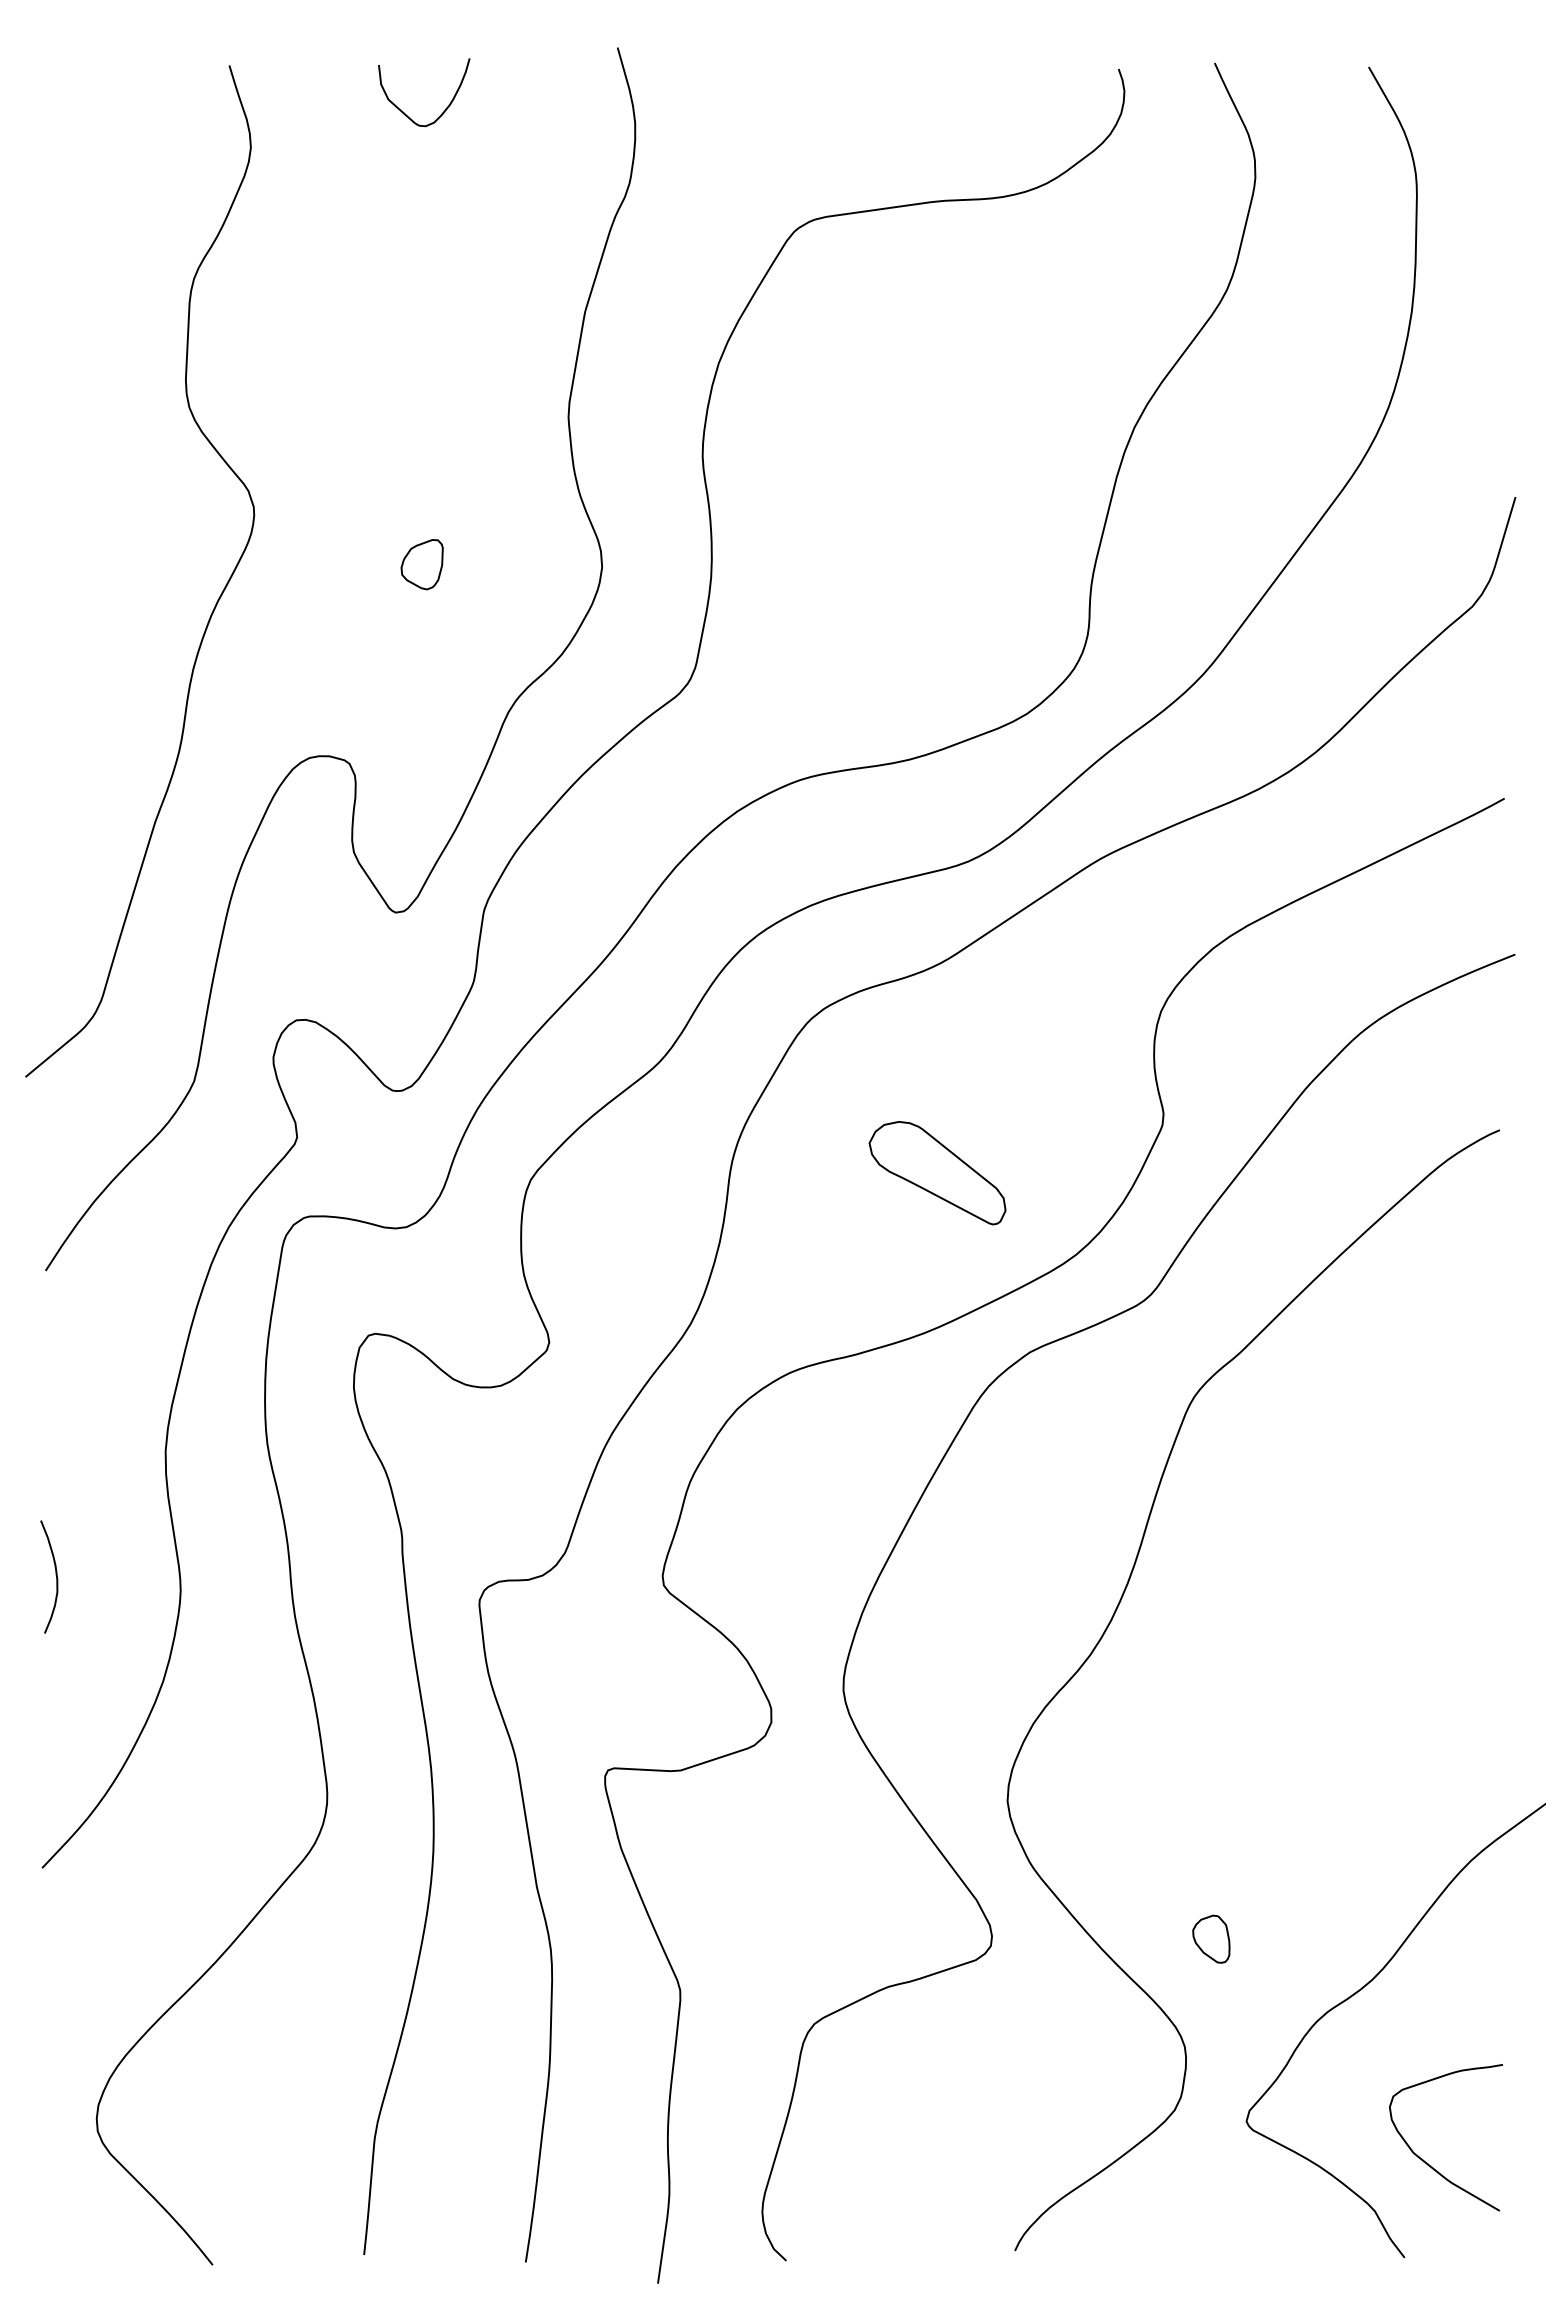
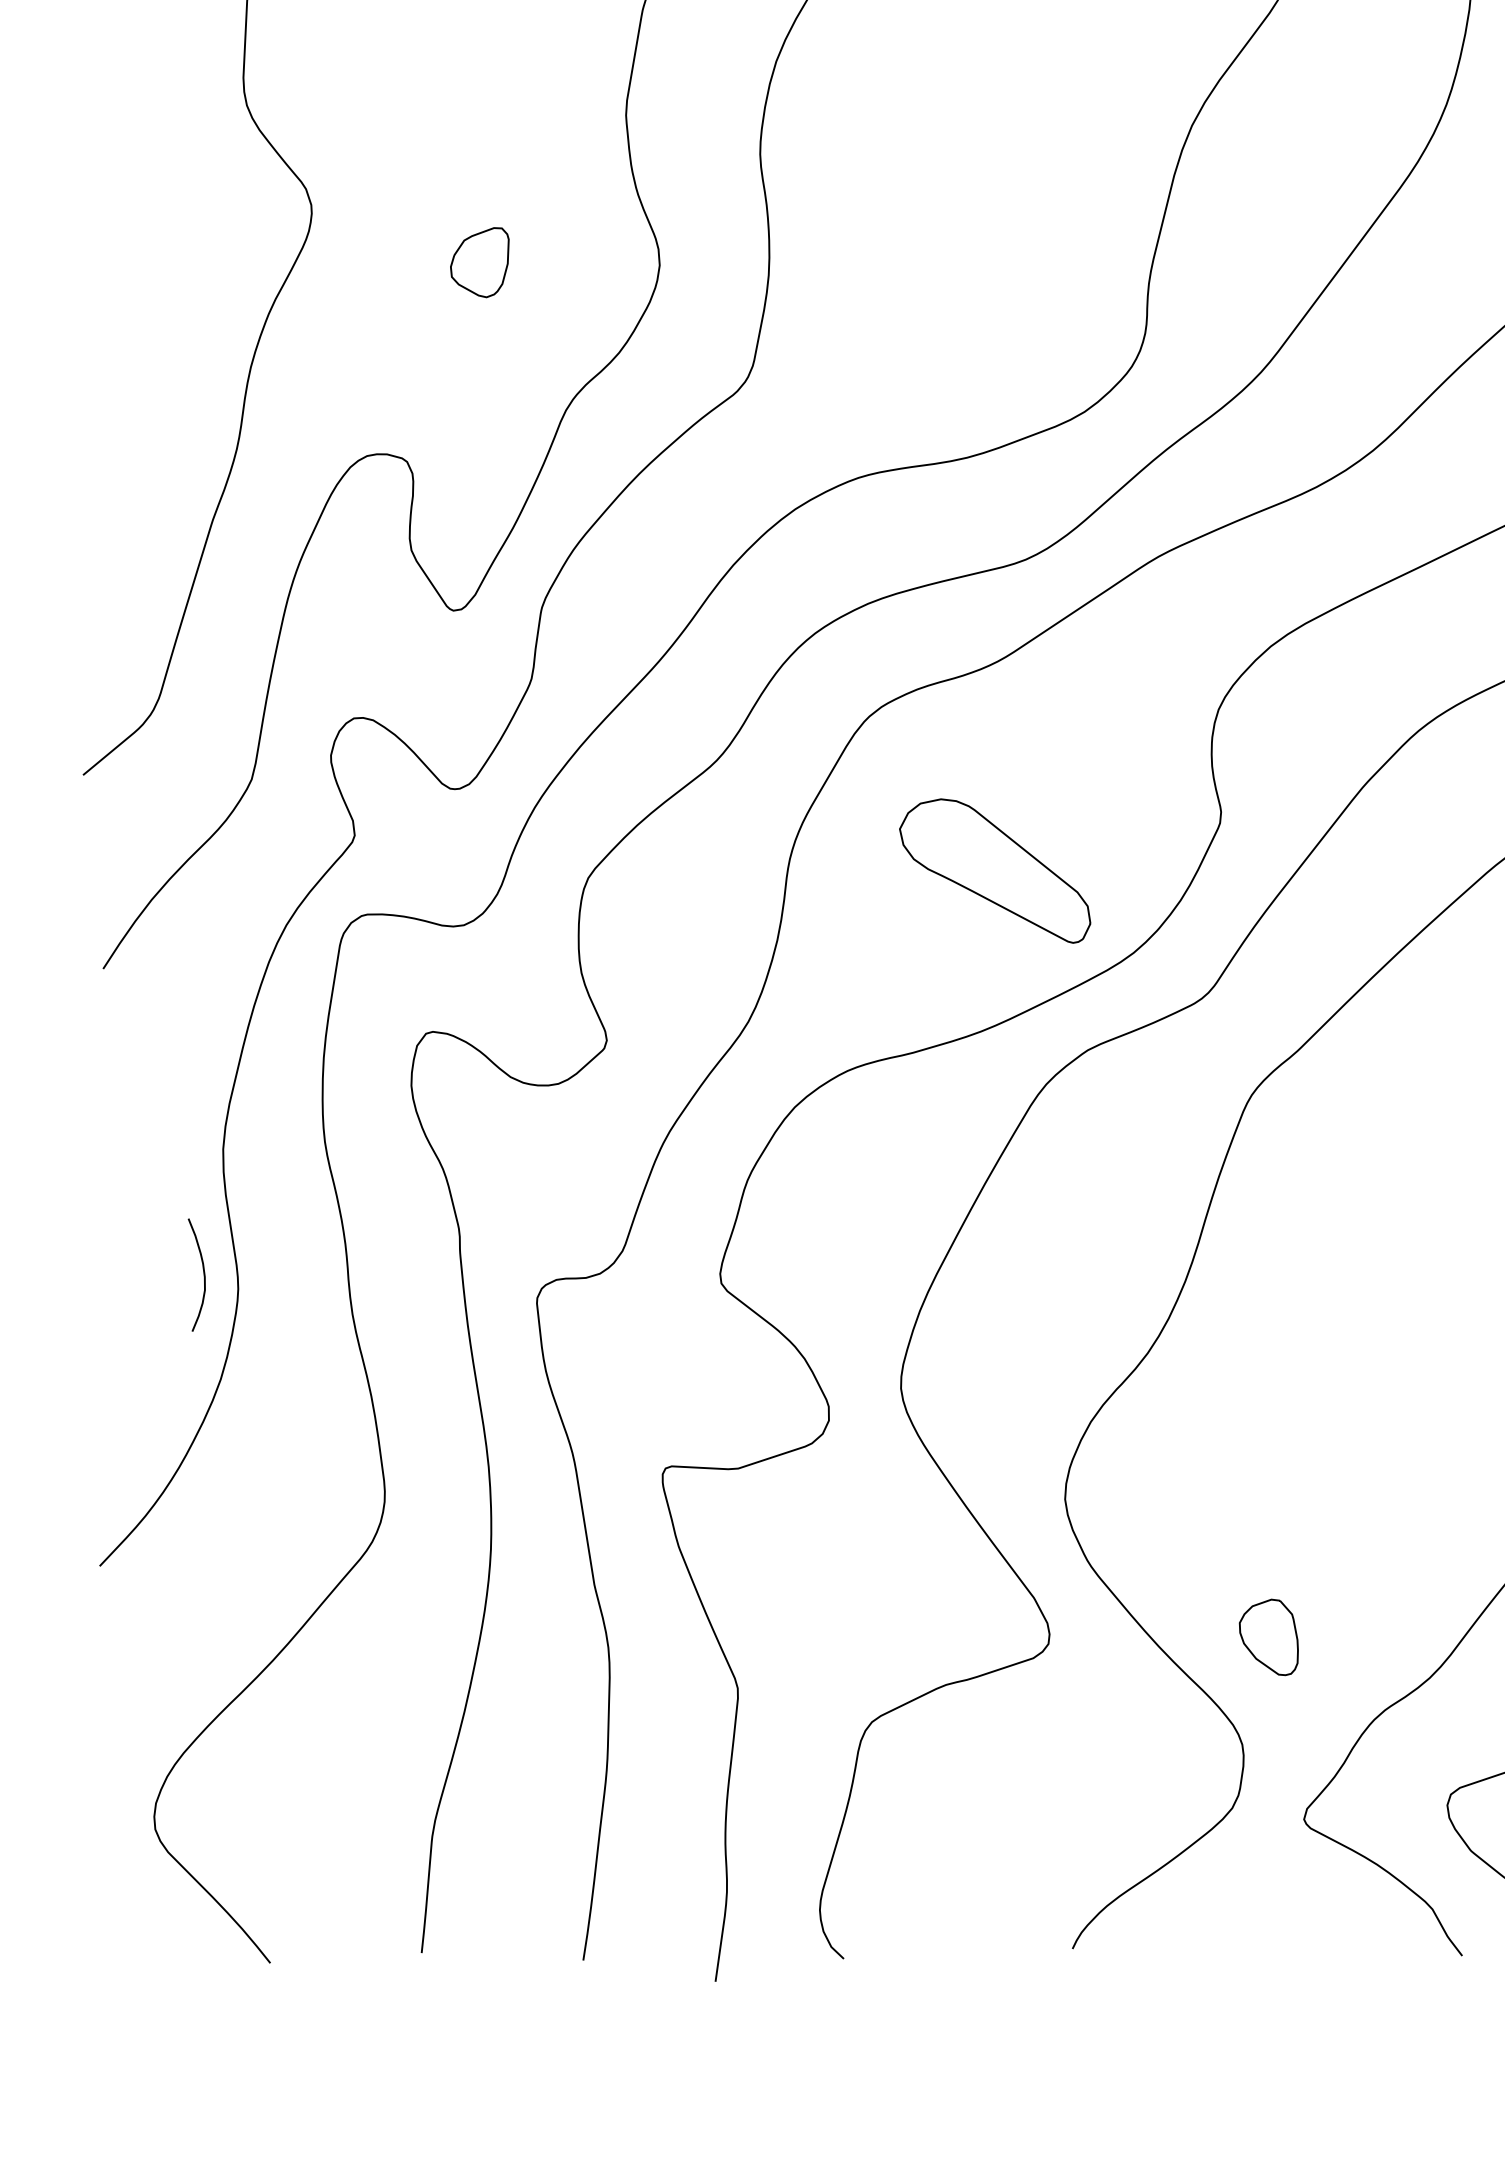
part: (421, 564) -> (479, 262), size x1.4
part: (937, 1173) -> (995, 871), size x1.4
curve: (55, 1575) -> (203, 1273), moved
part: (1211, 1938) -> (1269, 1636), size x1.6

